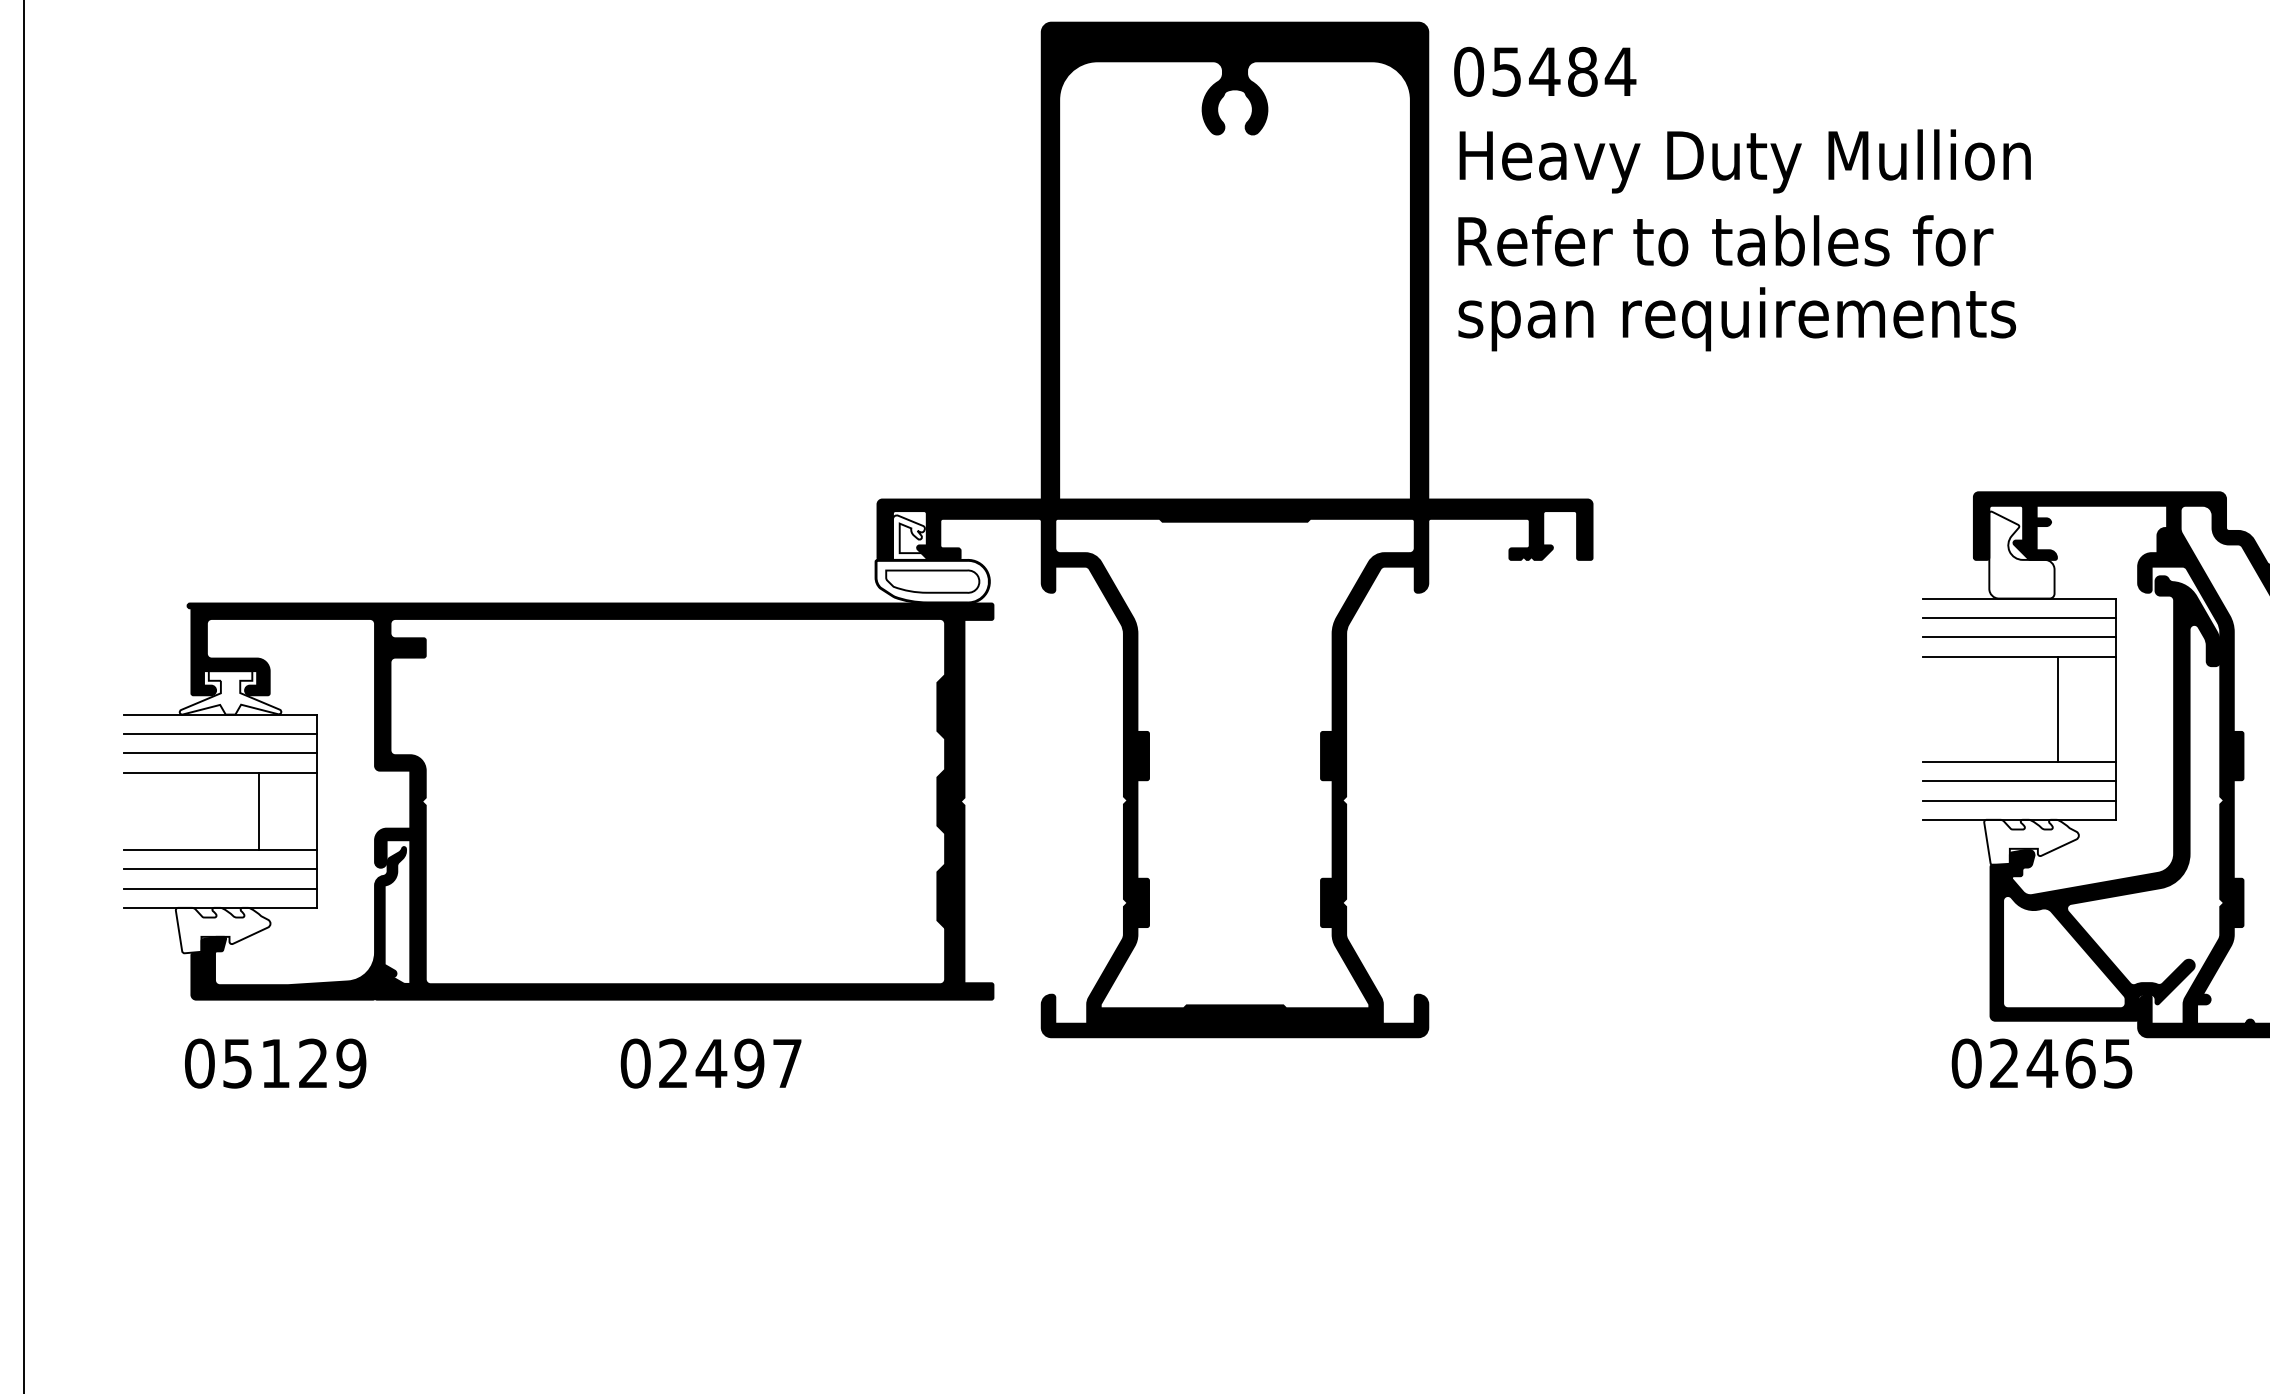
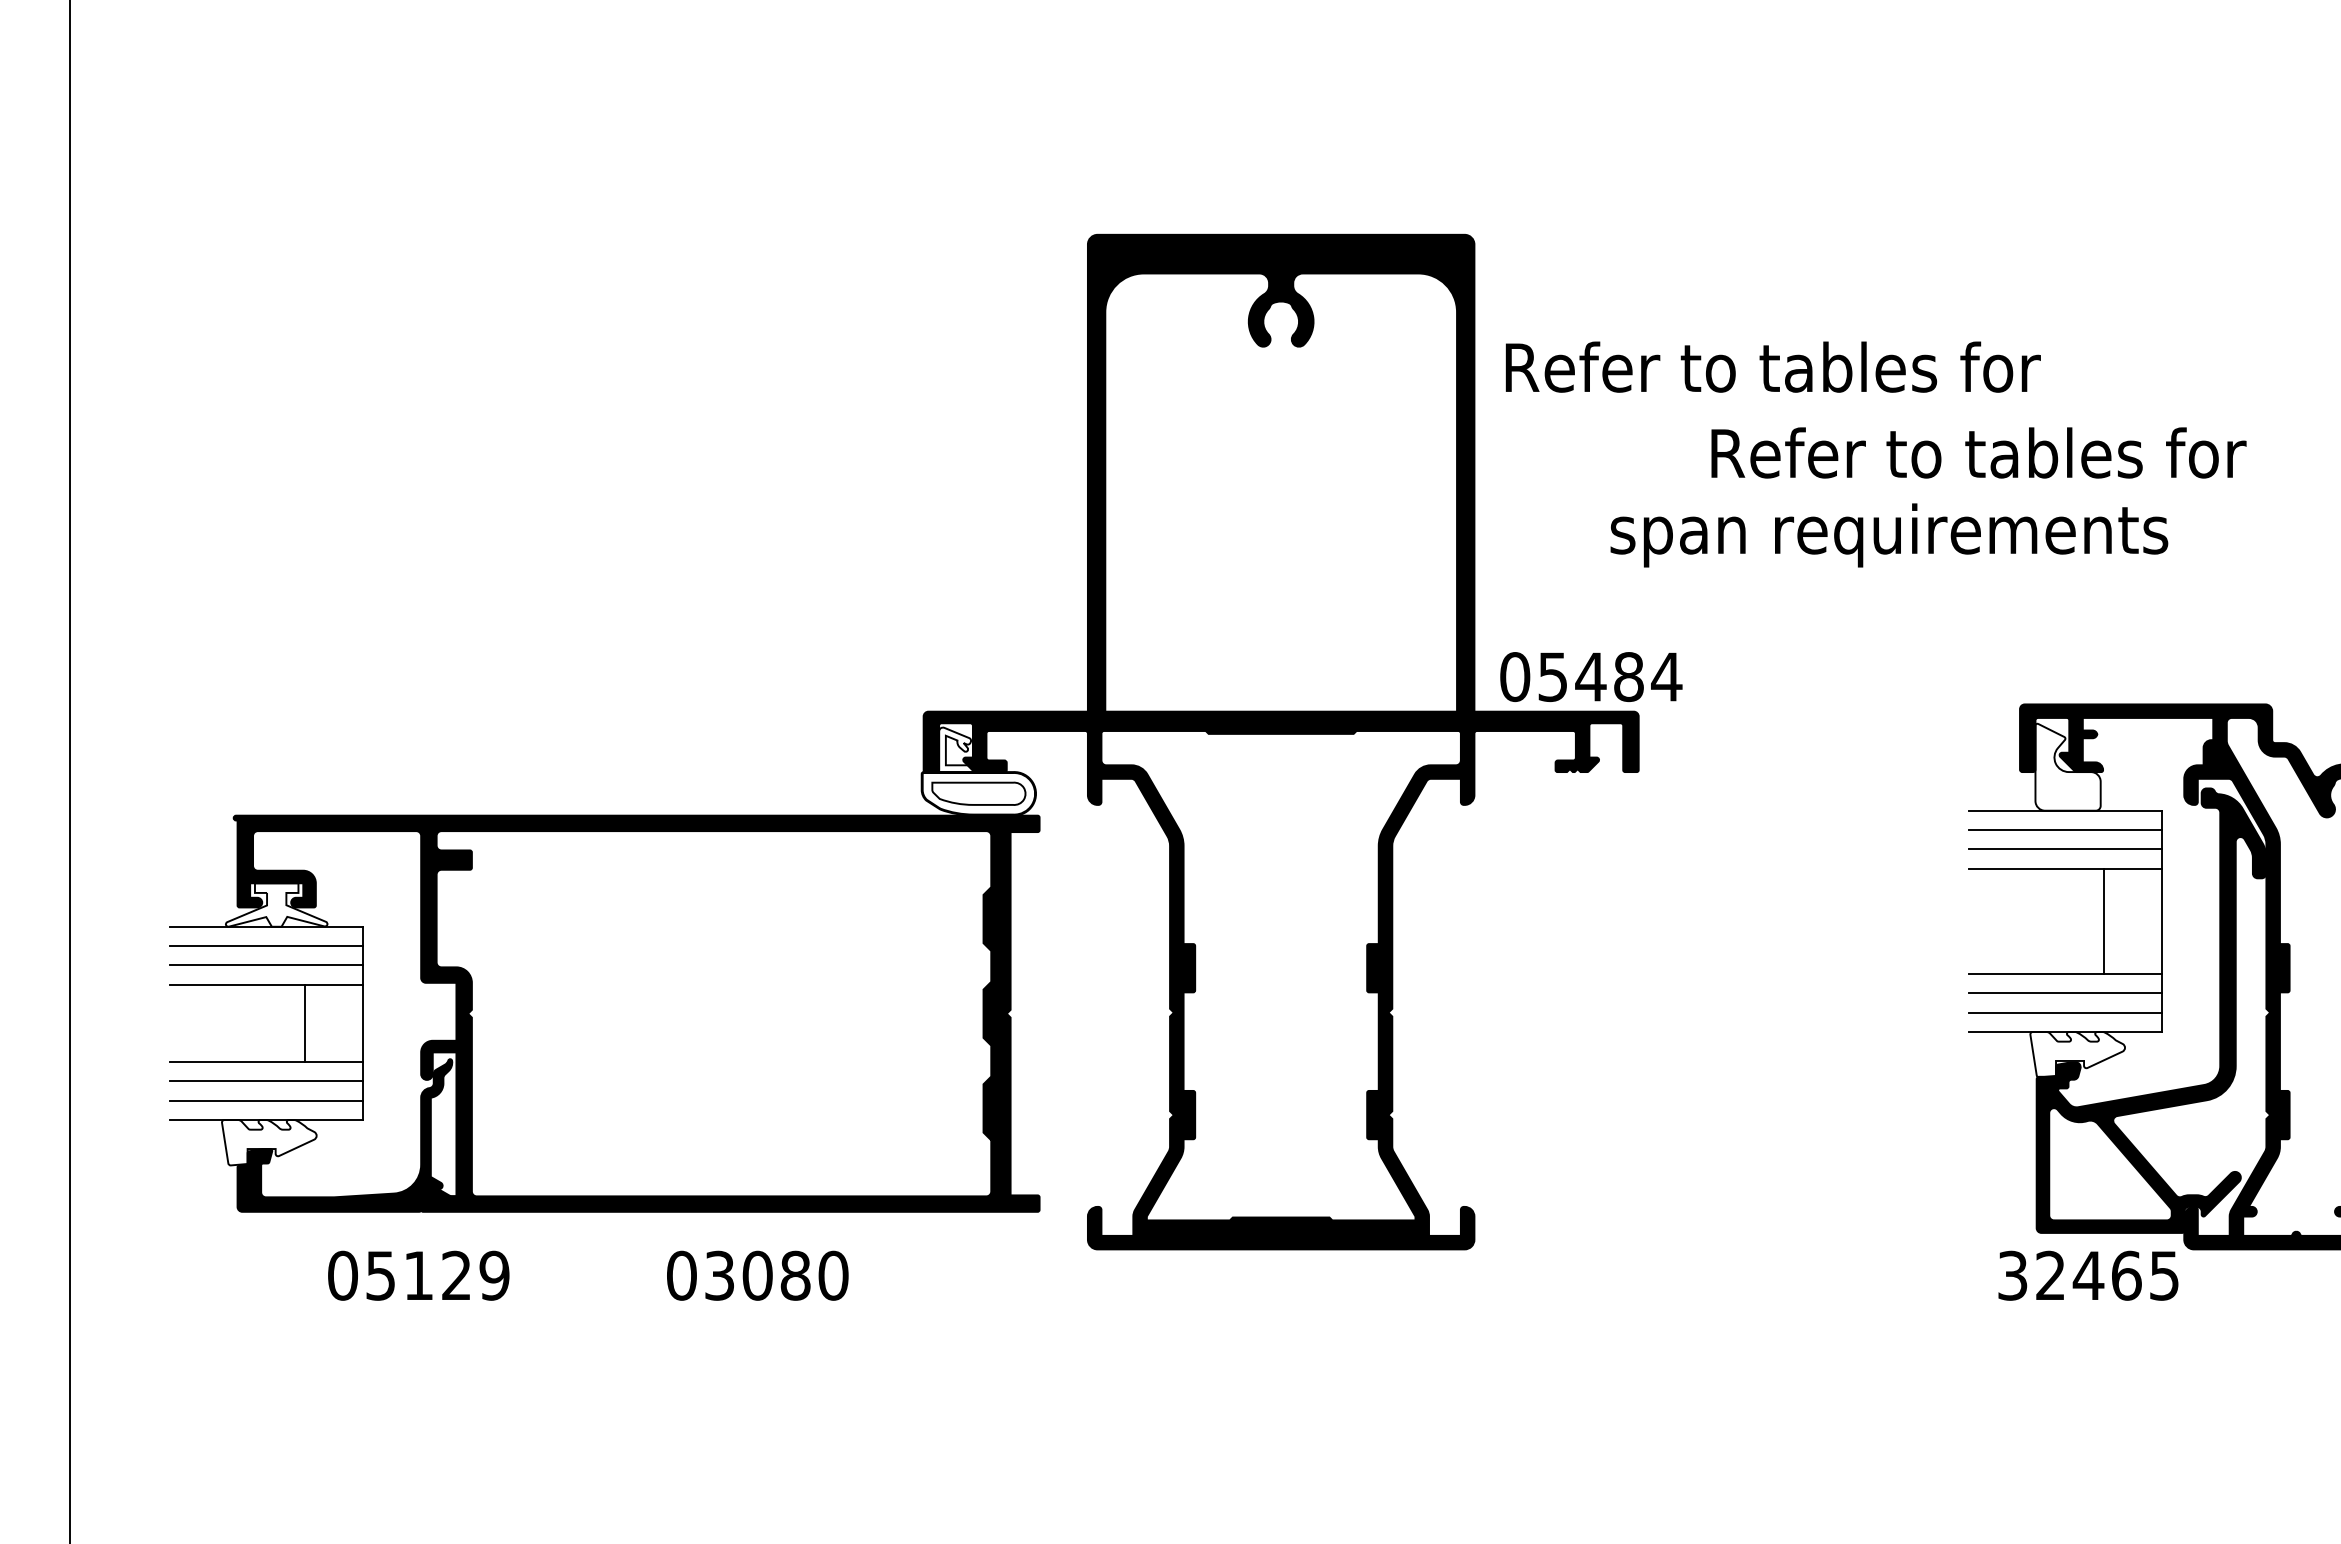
text: (1545, 71) -> (1591, 676), moved
text: (1747, 161) -> (1793, 373), Heavy Duty Mullion -> Refer to tables for
text: (1725, 240) -> (1978, 452), moved
text: (1737, 319) -> (1889, 535), moved
text: (275, 1063) -> (418, 1275), moved
text: (730, 1063) -> (776, 1275), 02497 -> 03080
text: (1966, 1063) -> (2012, 1275), 02465 -> 32465

